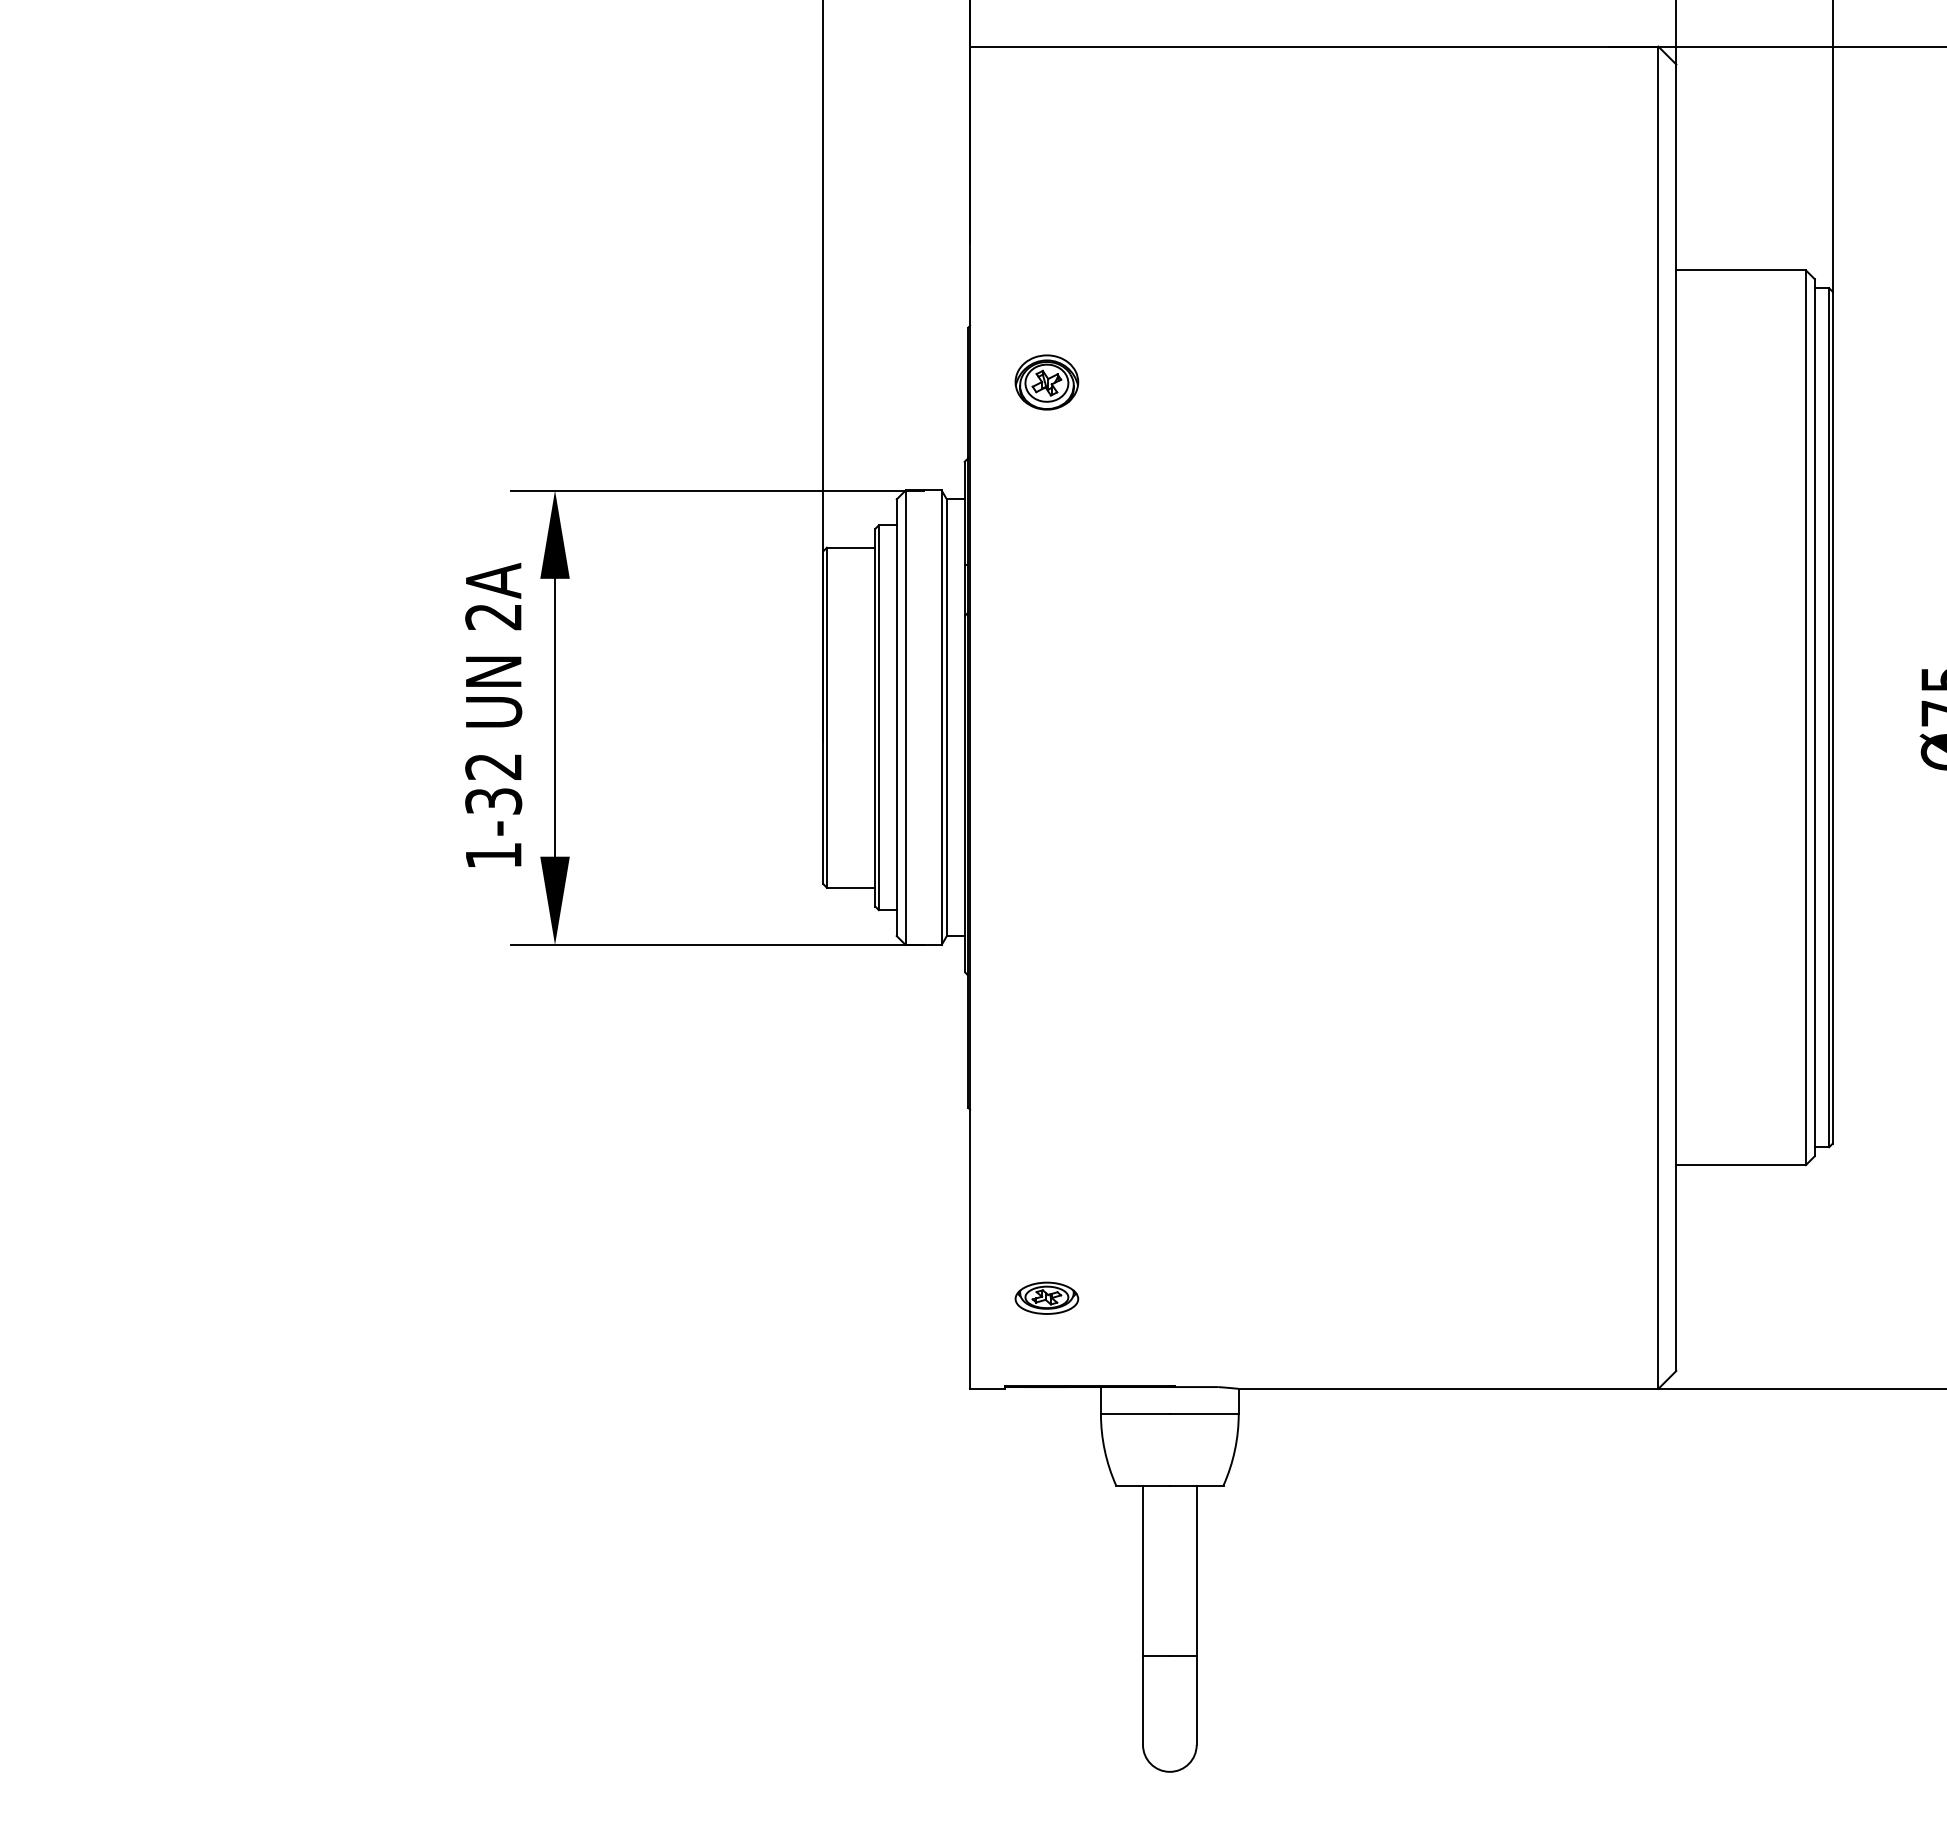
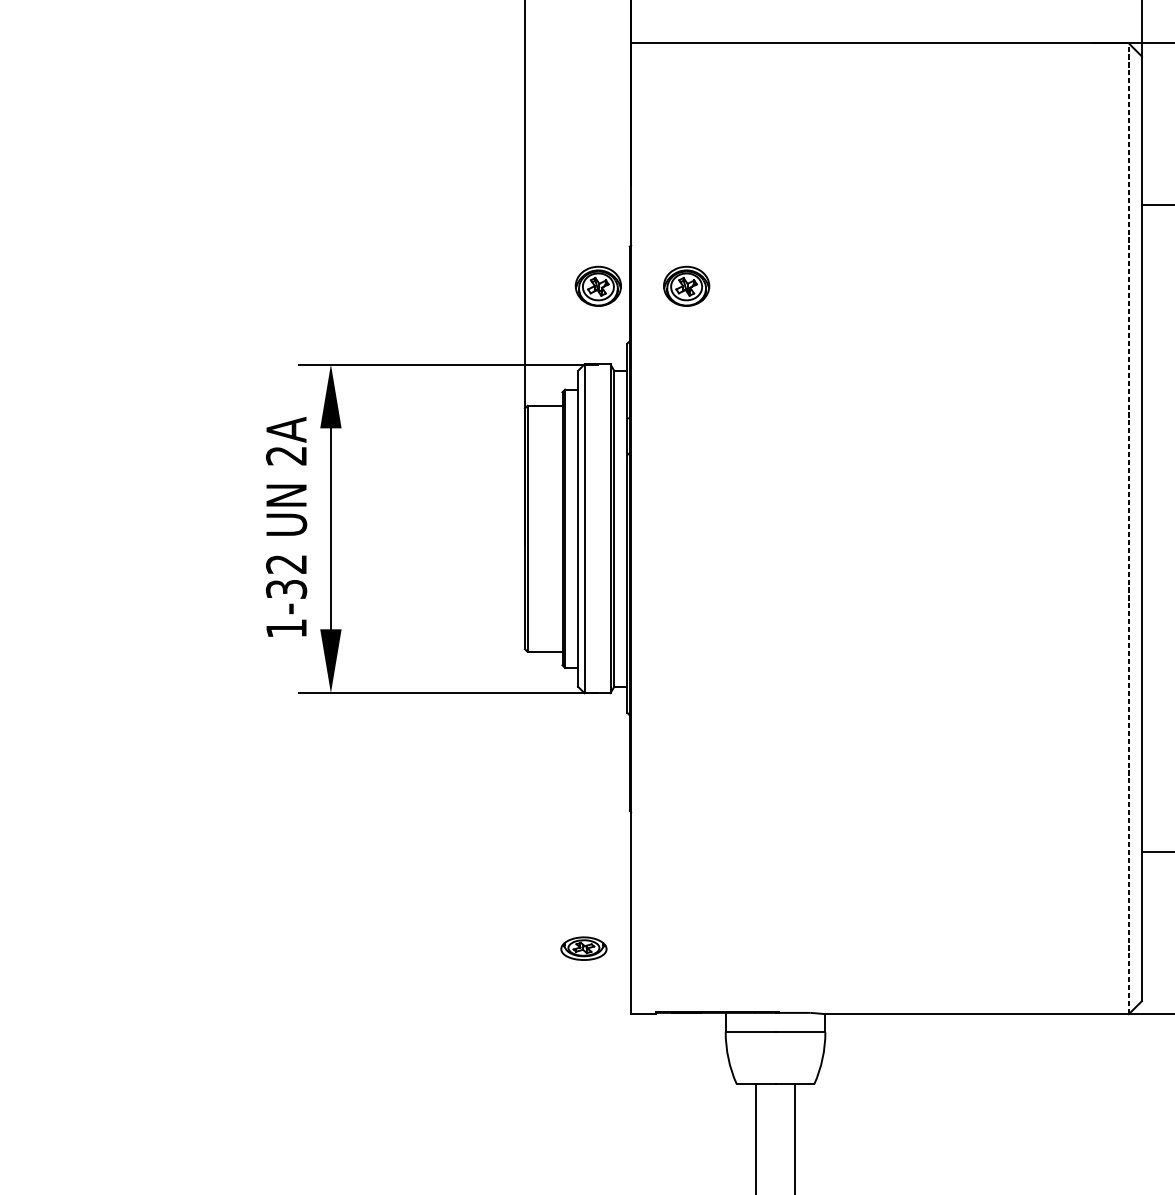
part: (924, 382) -> (598, 286), added
line: (1658, 717) -> (1128, 528), solid -> dashed
part: (1046, 1297) -> (583, 948), moved

